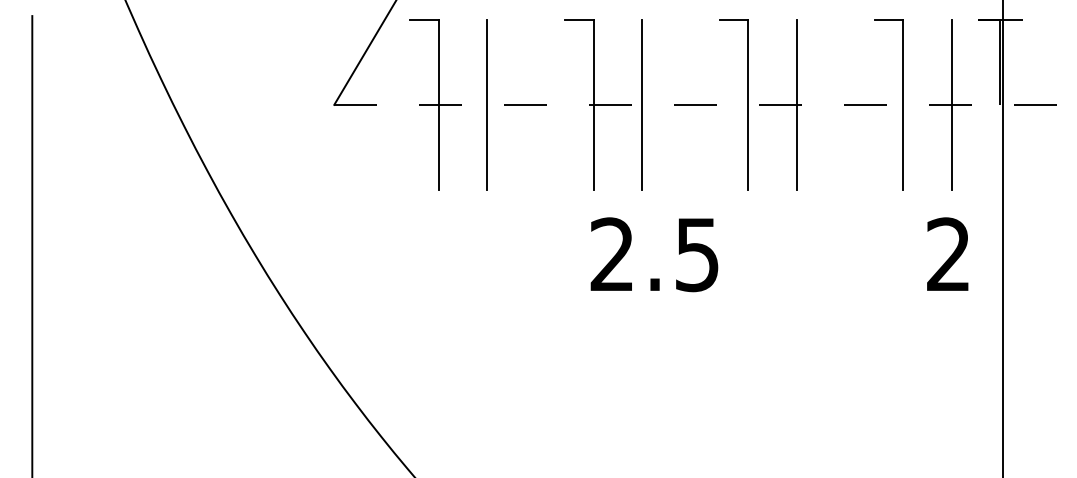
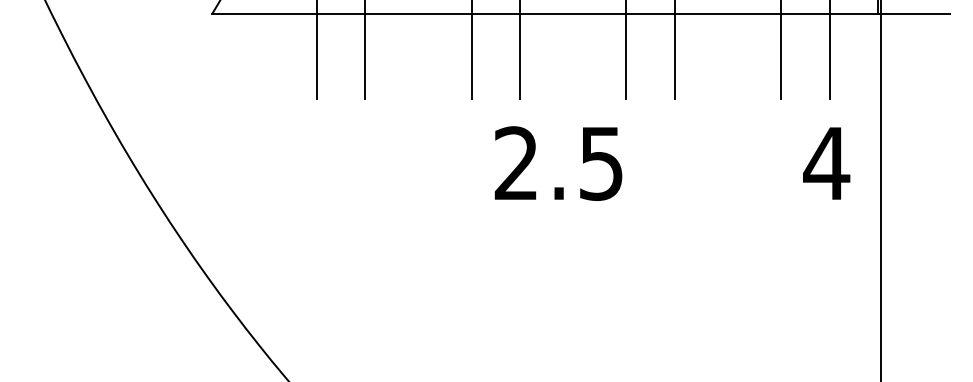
line: (702, 104) -> (580, 13), dashed -> solid
text: (948, 253) -> (826, 162), 2 -> 4
text: (654, 254) -> (558, 163), moved

